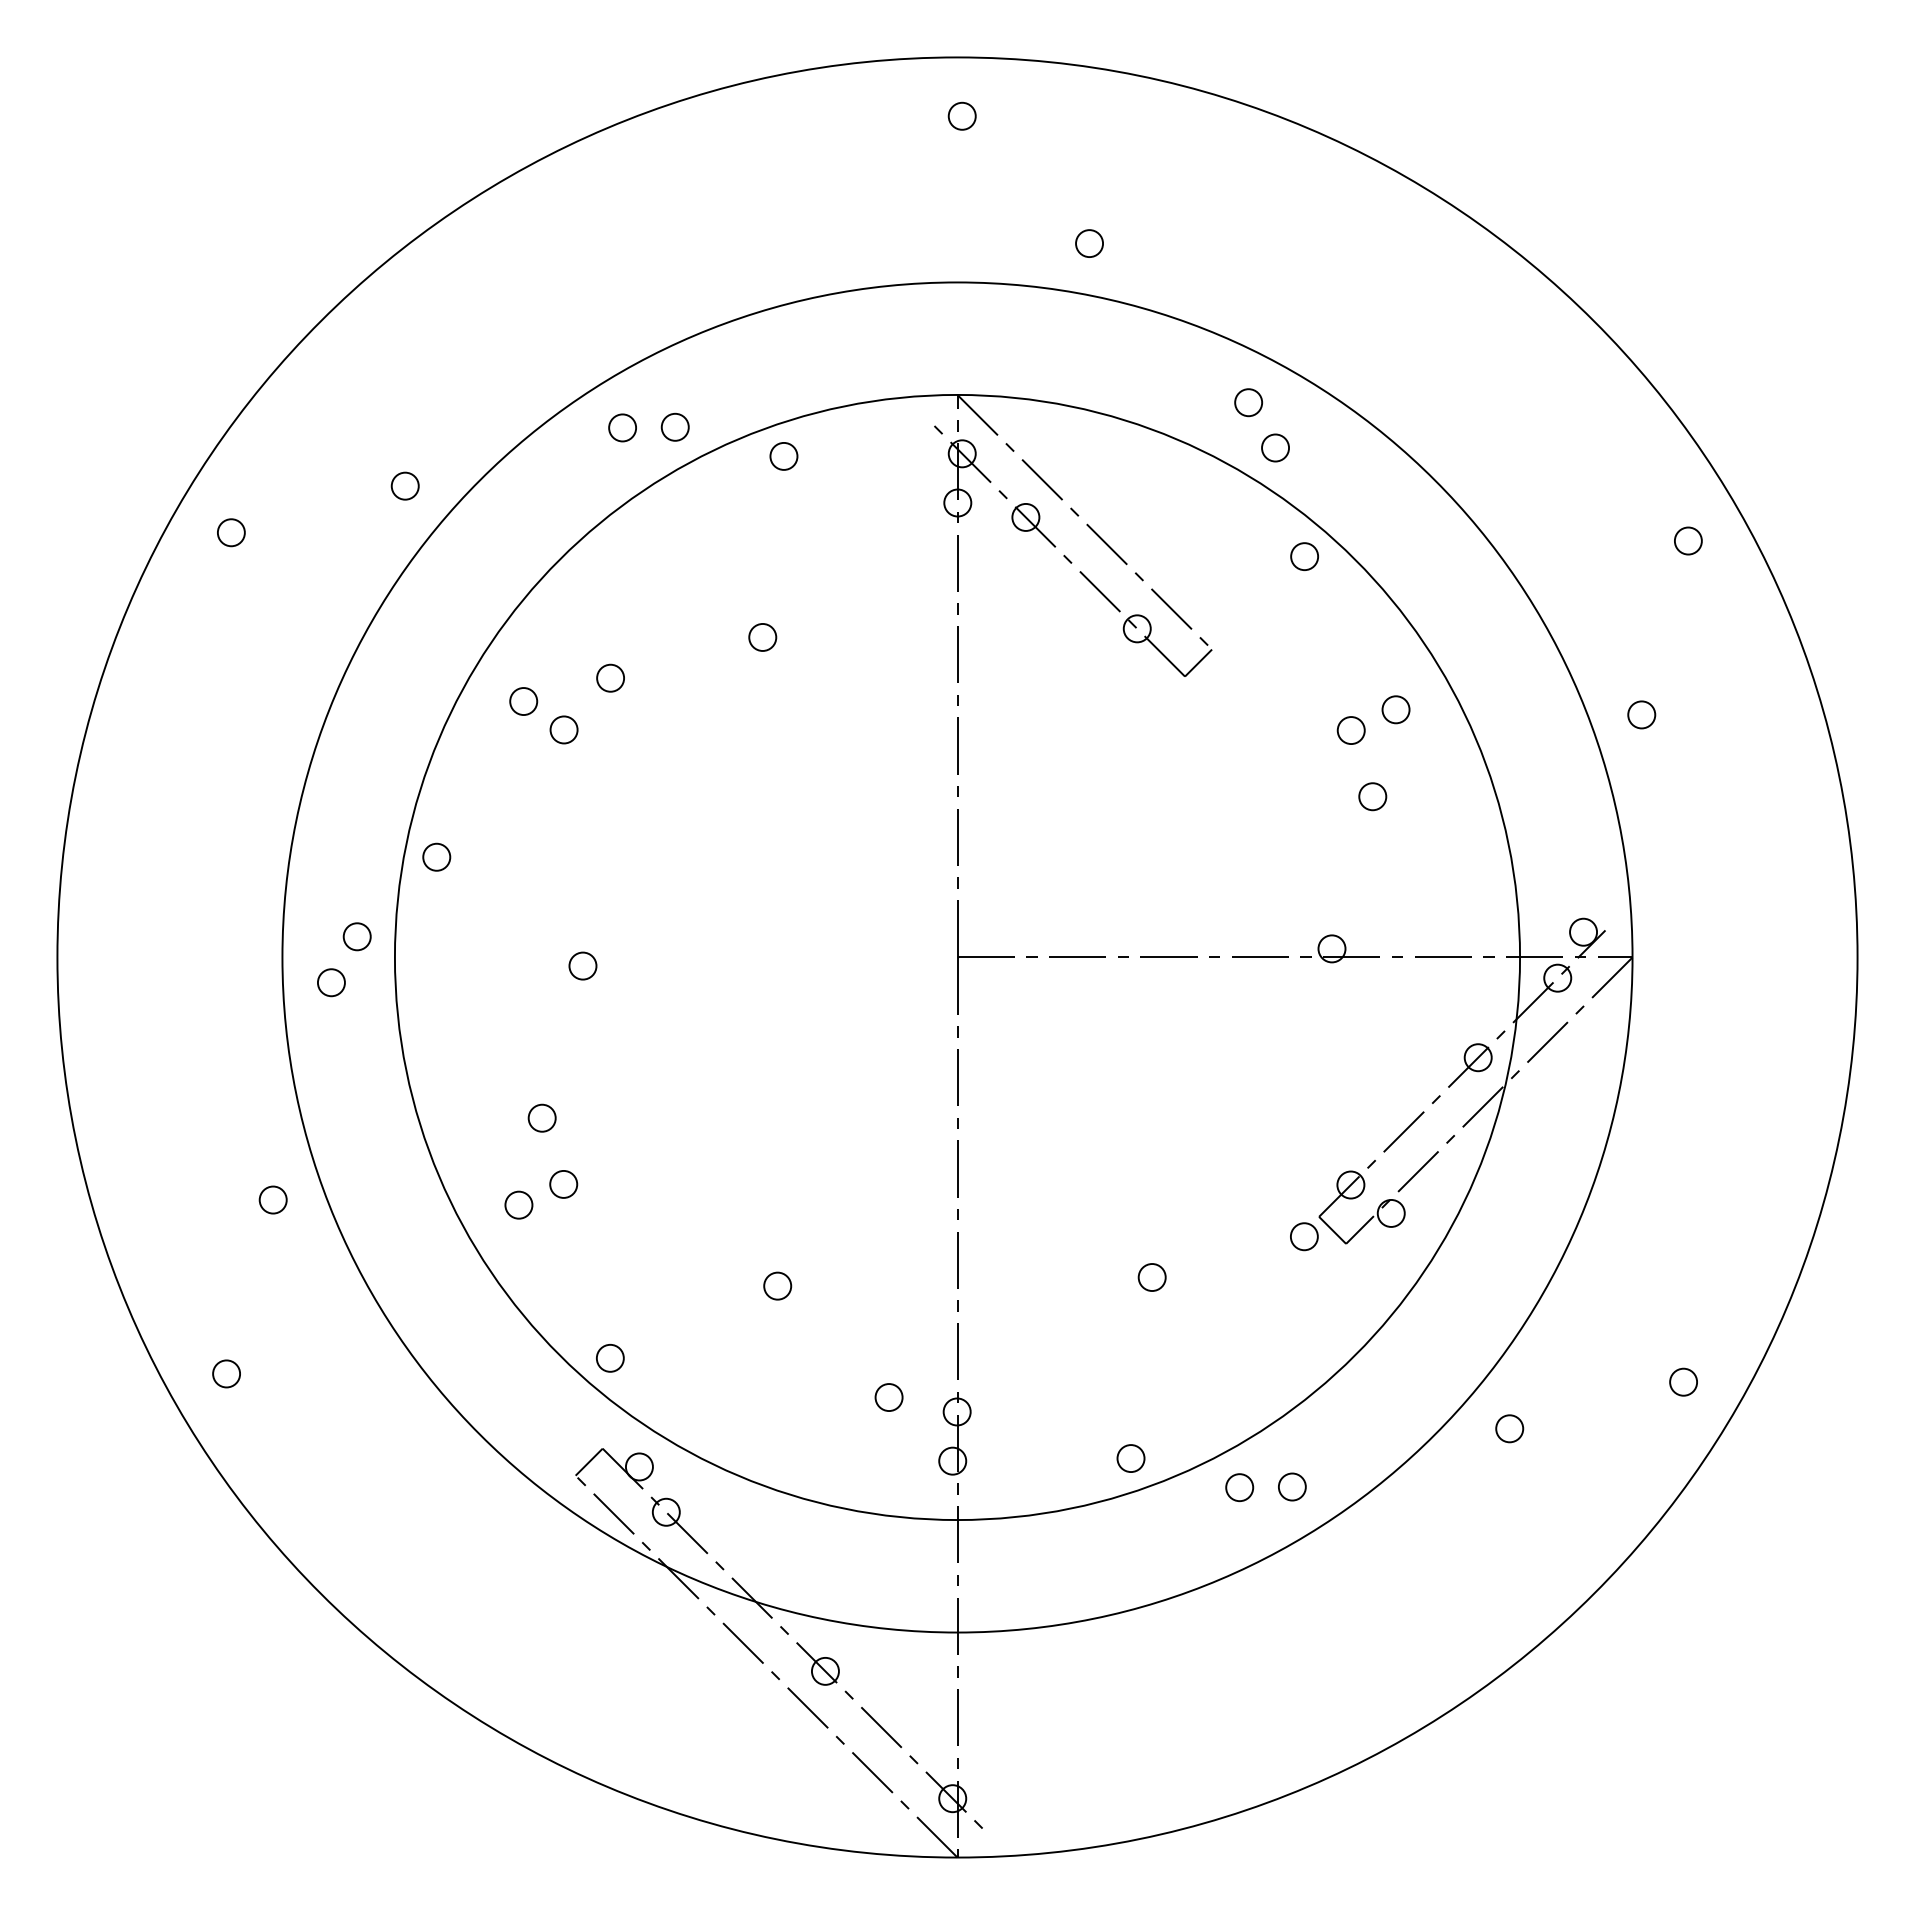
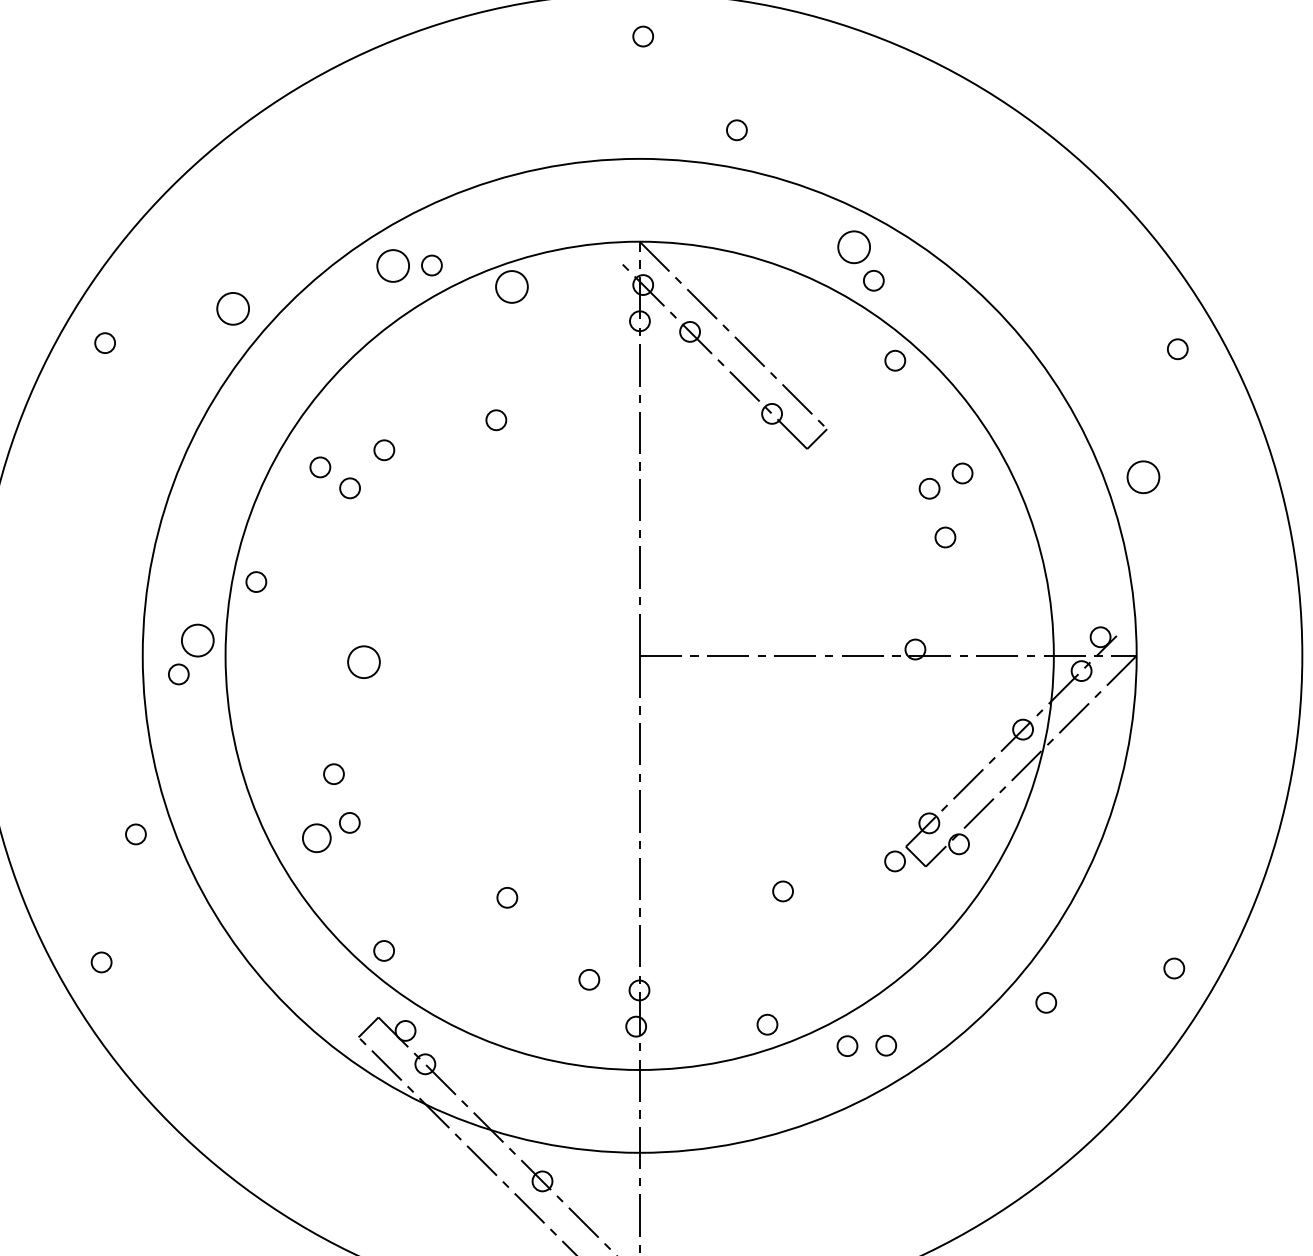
circle: (1248, 402) -> (853, 247), size x1.6
circle: (622, 427) -> (393, 265), size x1.6
circle: (783, 455) -> (511, 286), size x1.6
circle: (404, 485) -> (232, 308), size x1.6
circle: (1641, 714) -> (1143, 476), size x1.6
circle: (356, 936) -> (197, 640), size x1.6
circle: (582, 965) -> (363, 661), size x1.6
circle: (518, 1204) -> (316, 837), size x1.4

